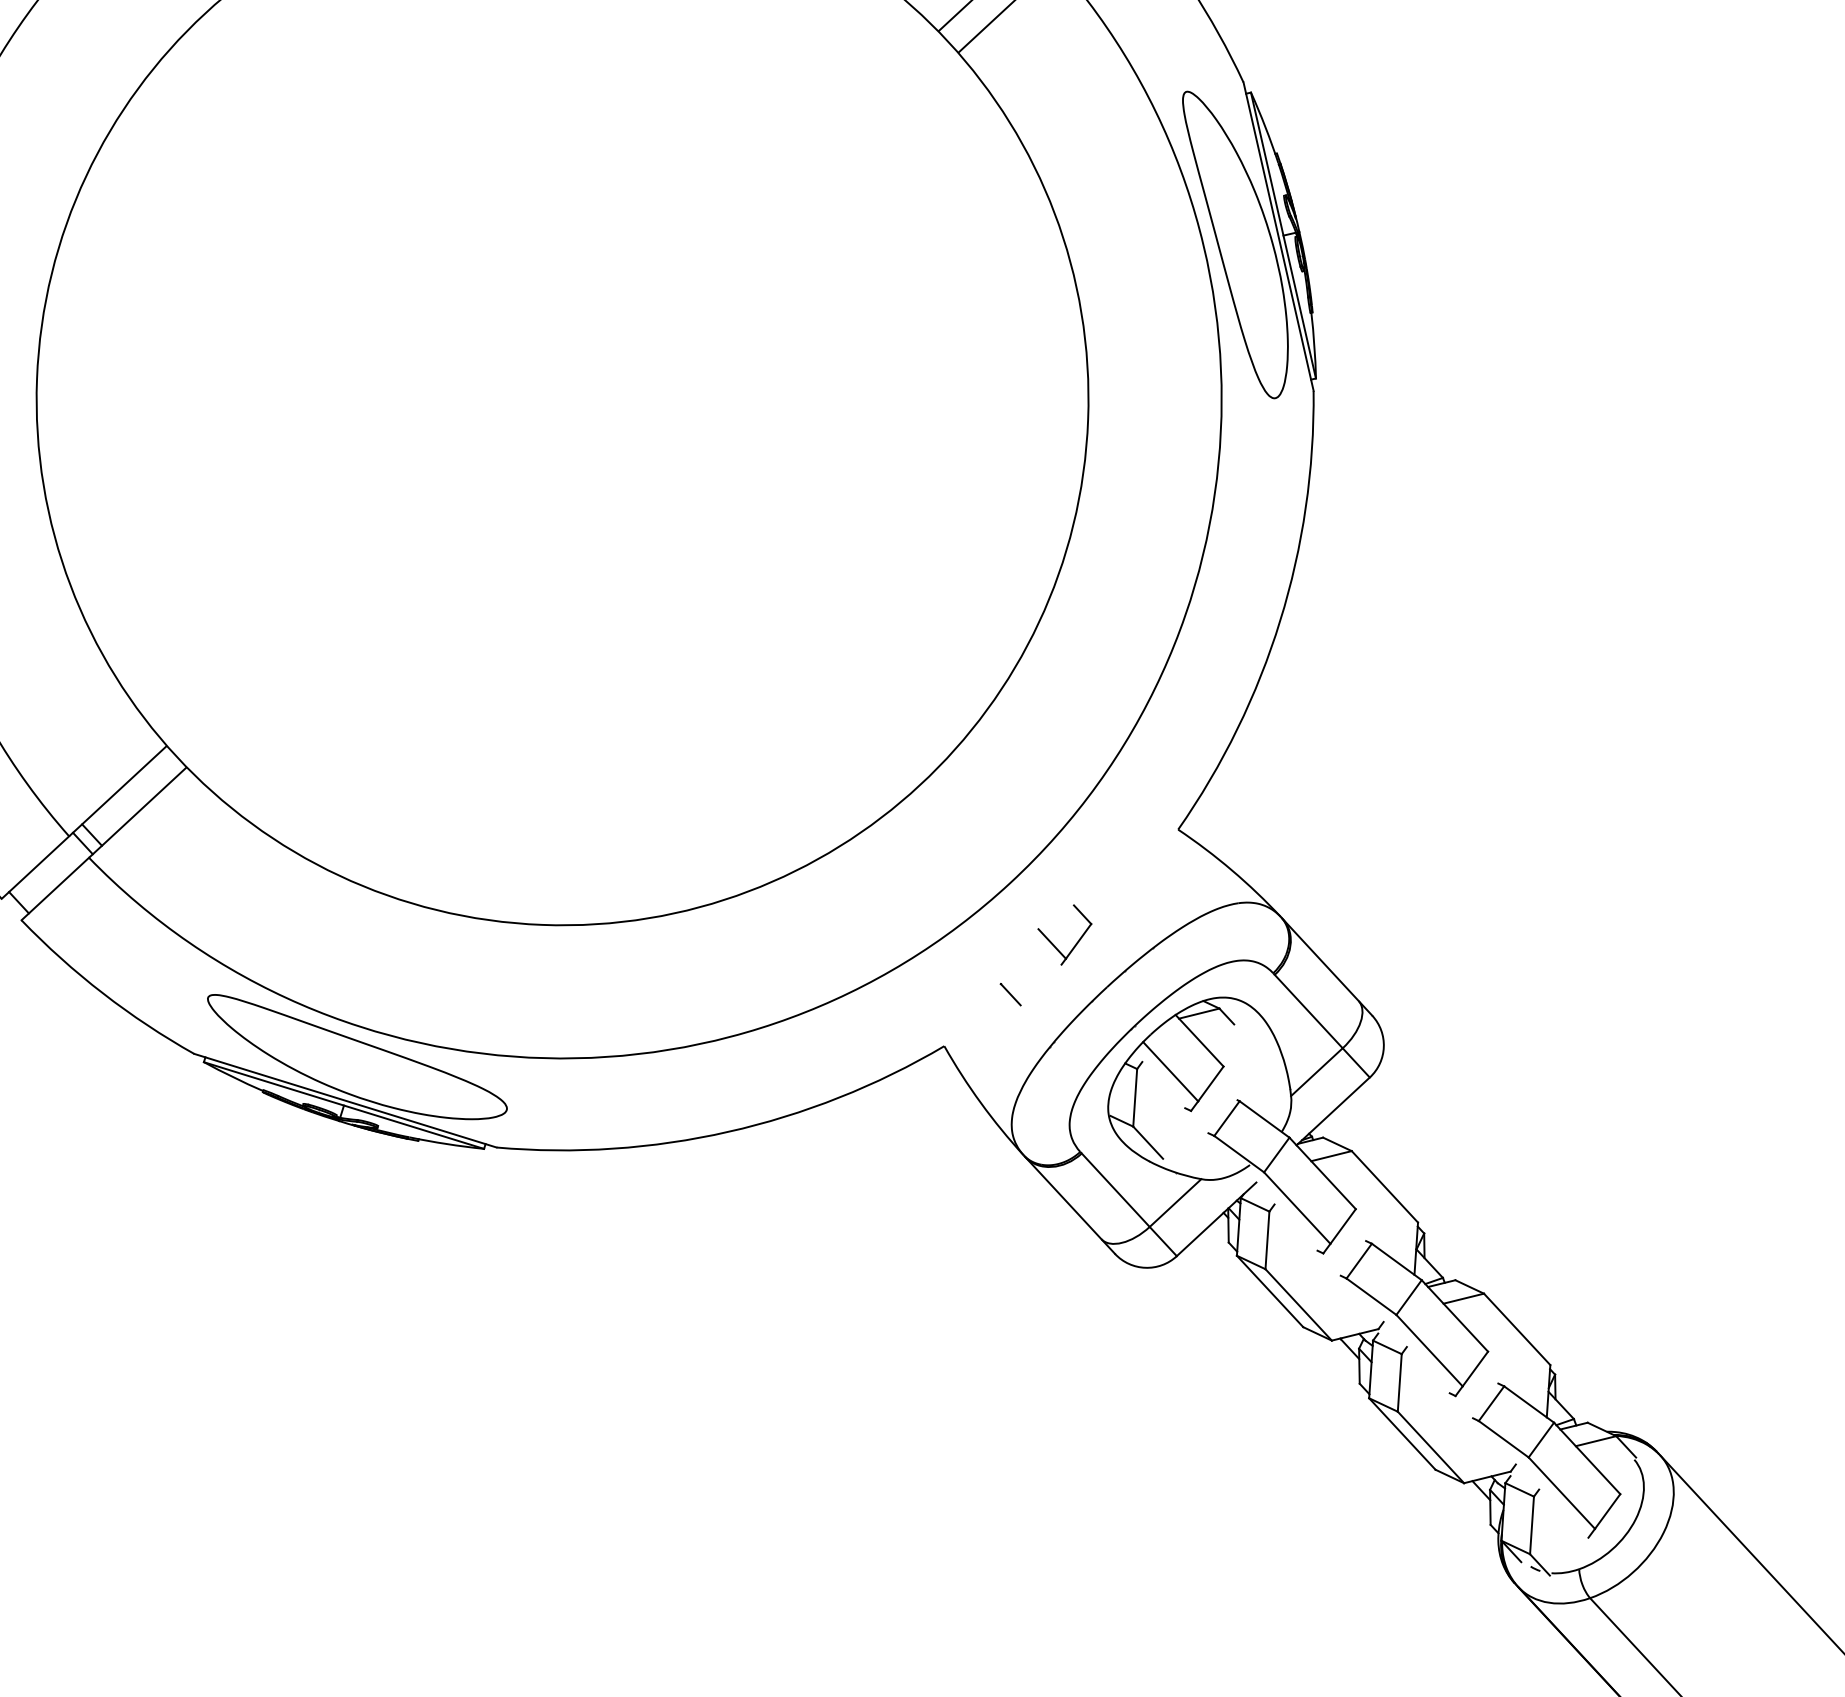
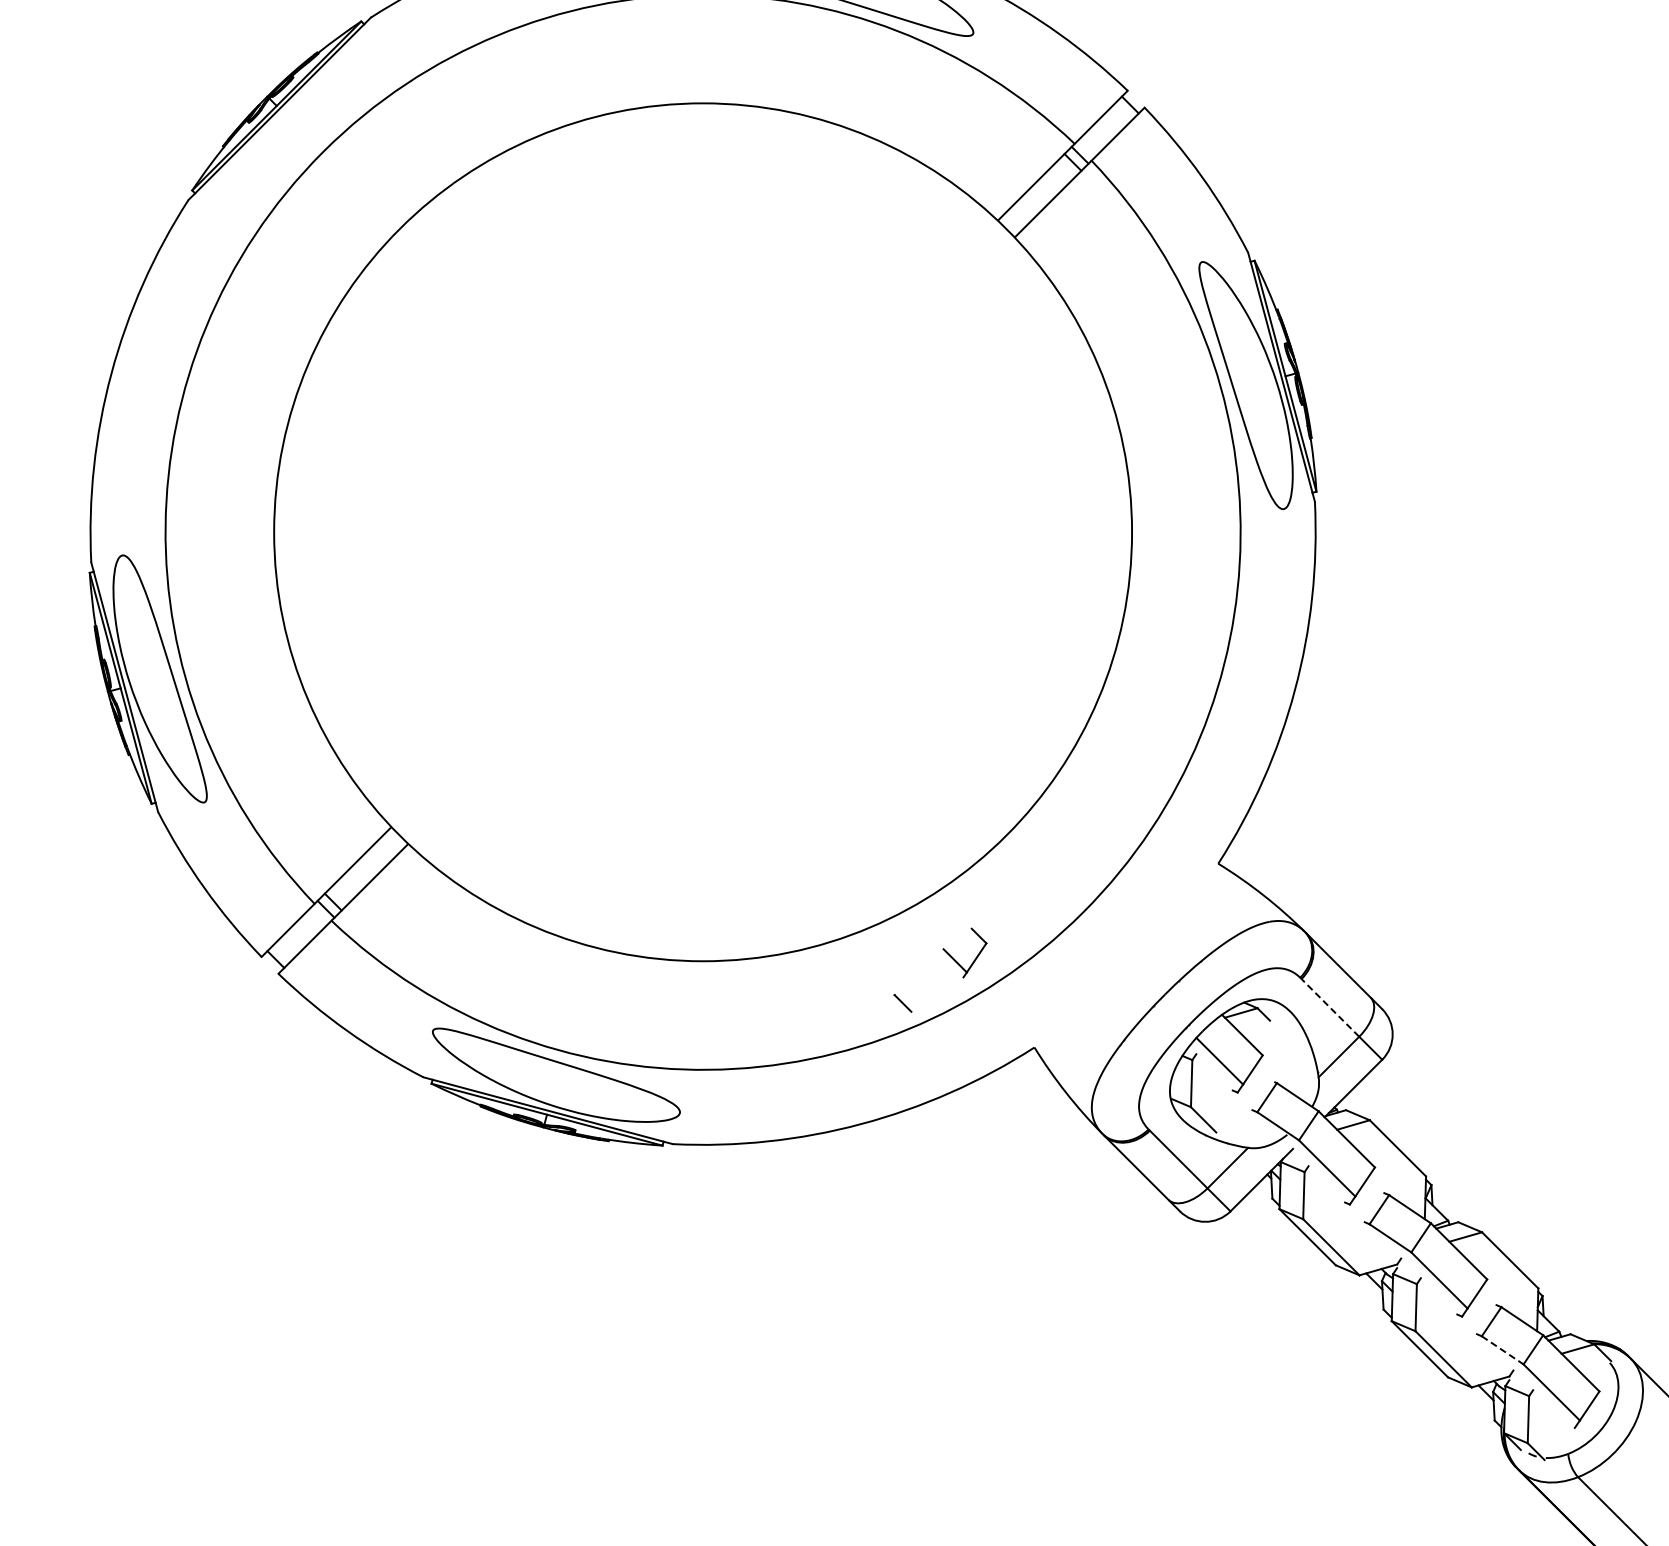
part: (1053, 943) -> (956, 960), moved
line: (1010, 994) -> (902, 1003), moved
line: (1308, 1011) -> (1330, 1007), solid -> dashed
line: (1504, 1439) -> (1503, 1350), solid -> dashed

